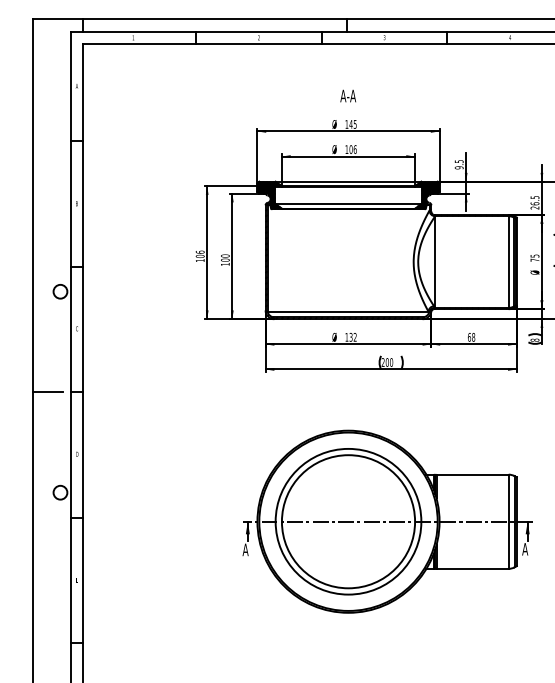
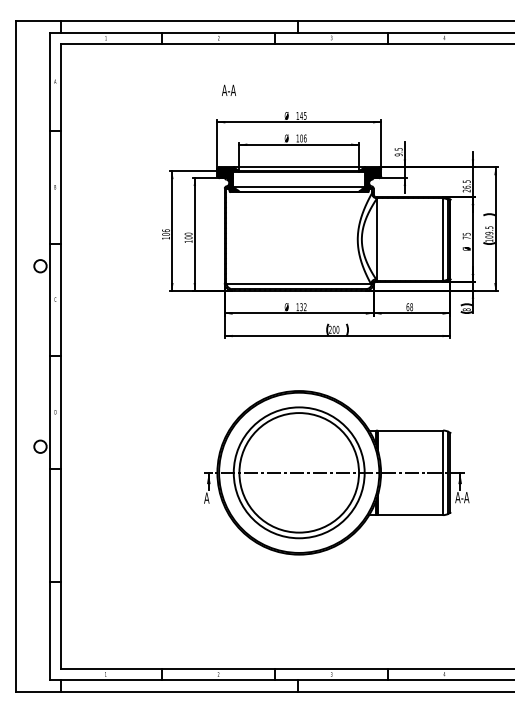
text: (347, 95) -> (228, 89), moved
line: (47, 392) -> (28, 356), removed
text: (533, 549) -> (465, 497), A -> A-A

